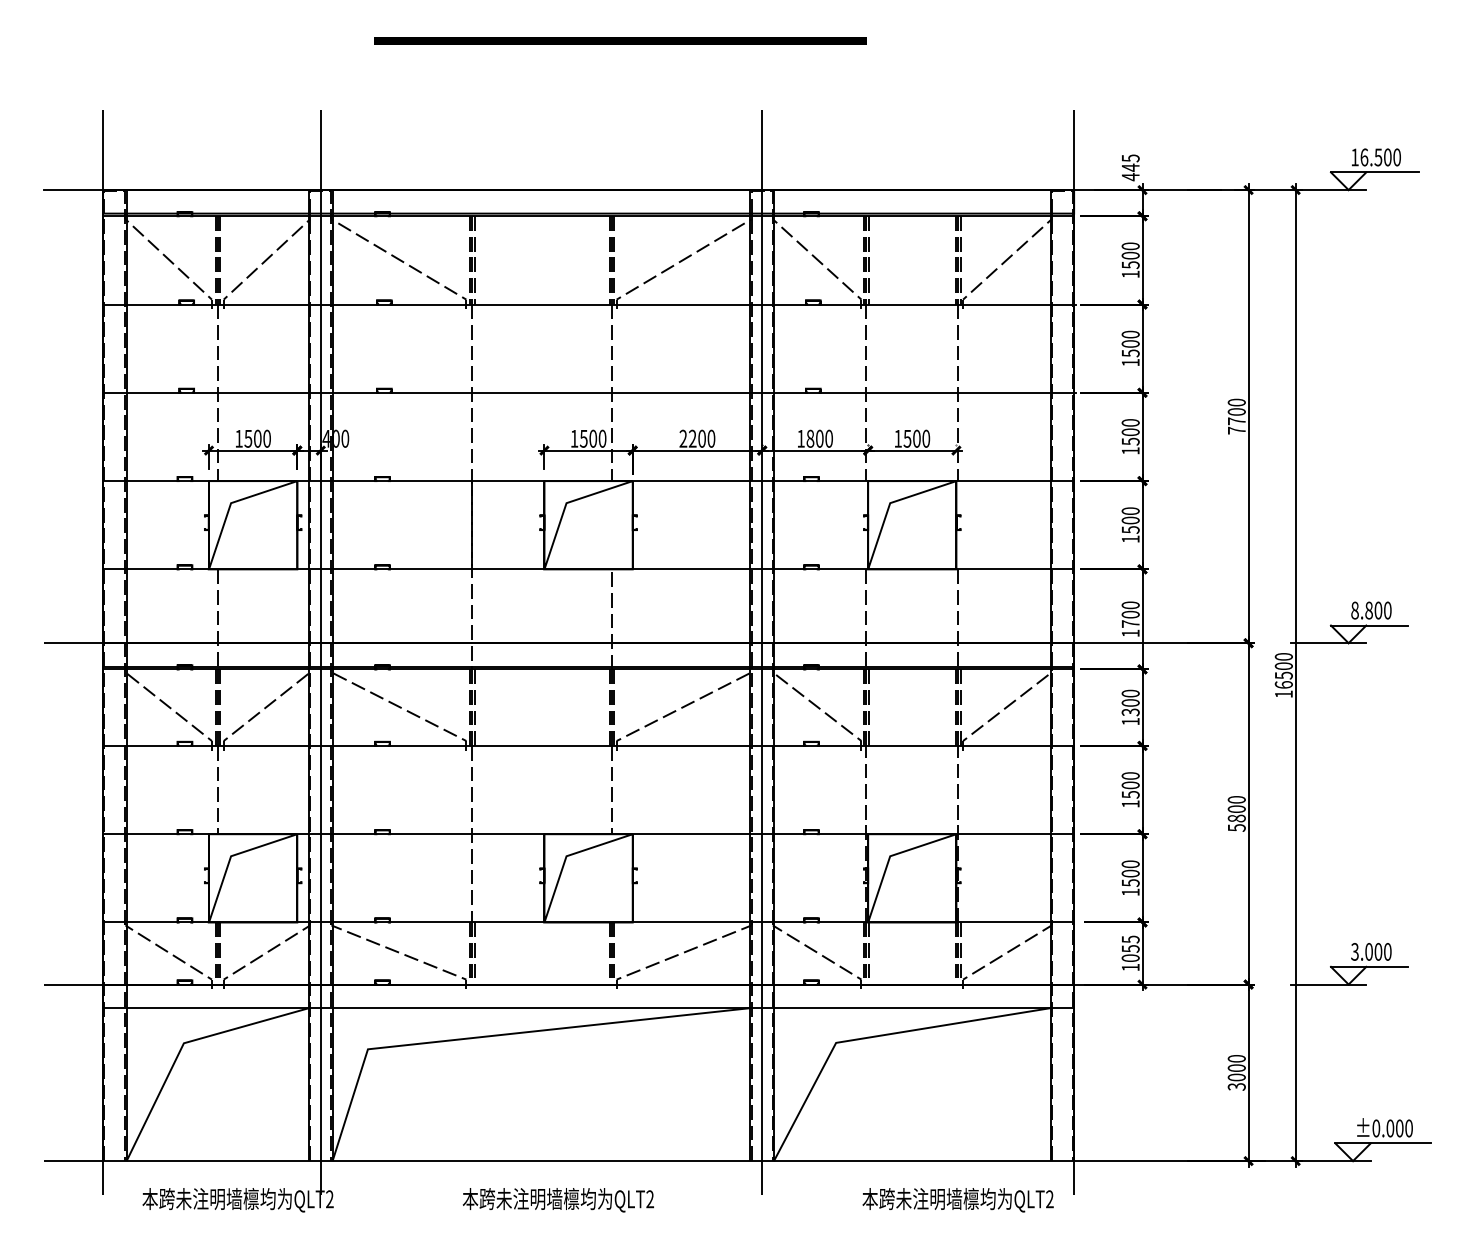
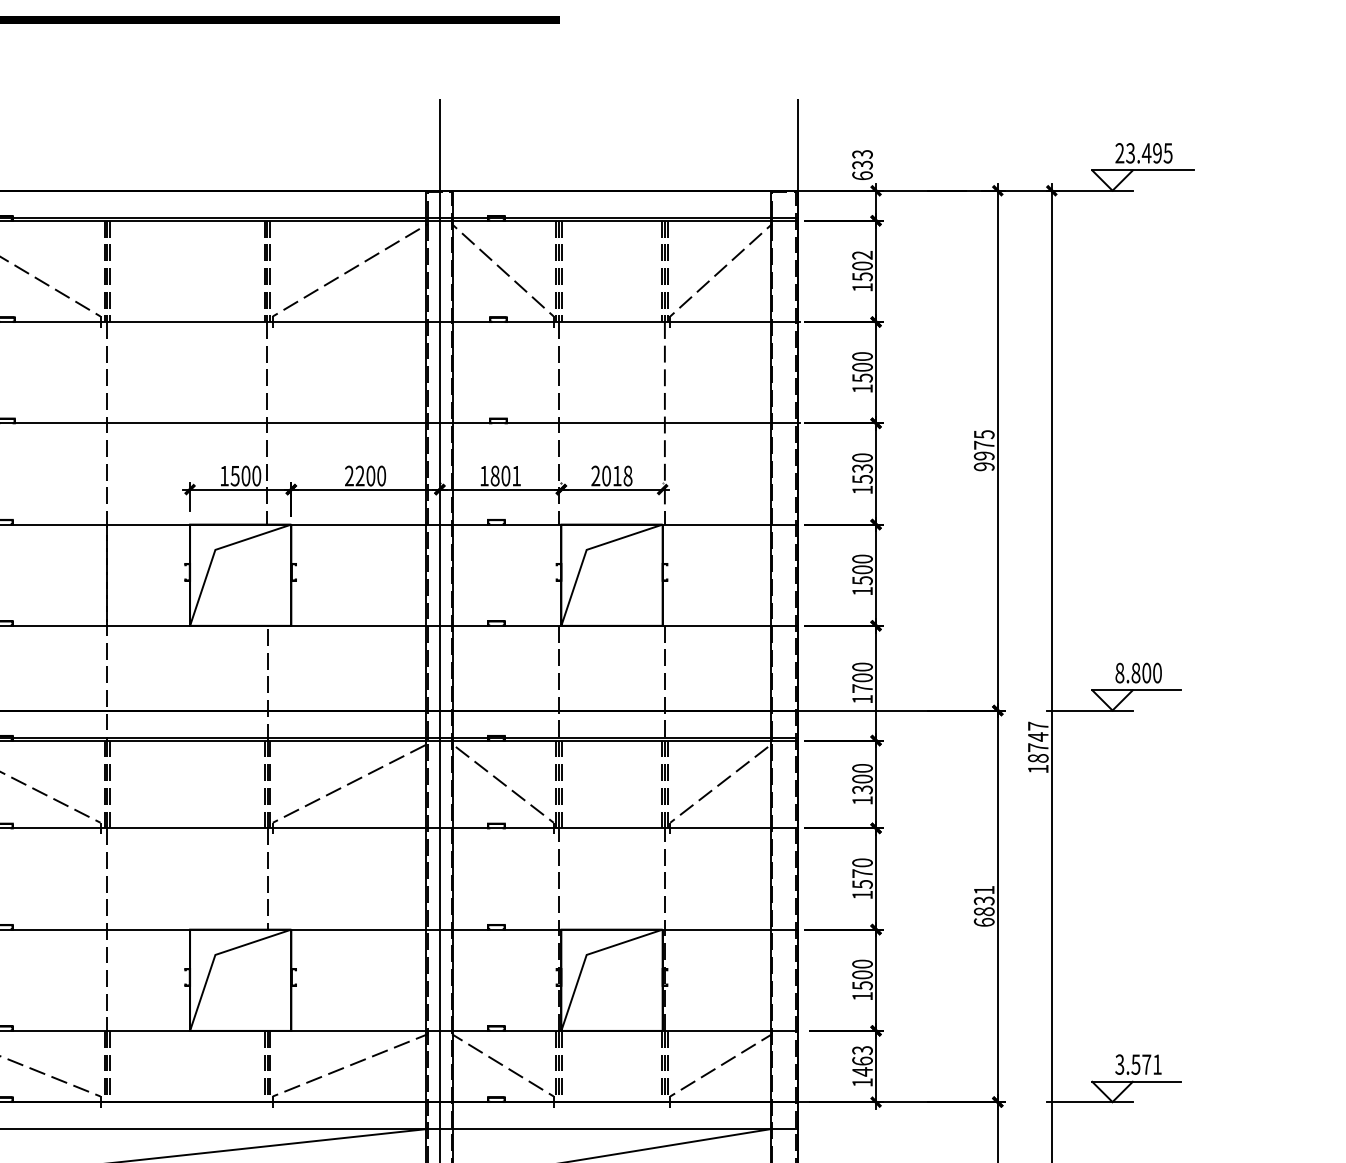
text: (1375, 157) -> (1143, 153), 16.500 -> 23.495
text: (1130, 167) -> (862, 164), 445 -> 633
text: (1130, 246) -> (862, 255), 1500 -> 1502
text: (1236, 416) -> (983, 450), 7700 -> 9975
text: (1130, 432) -> (862, 468), 1500 -> 1530
text: (828, 438) -> (515, 475), 1800 -> 1801
text: (912, 438) -> (612, 475), 1500 -> 2018
text: (1283, 670) -> (1037, 741), 16500 -> 18747
text: (1130, 785) -> (862, 873), 1500 -> 1570
text: (1236, 813) -> (983, 905), 5800 -> 6831
text: (1130, 948) -> (862, 1060), 1055 -> 1463
text: (1378, 951) -> (1146, 1064), 3.000 -> 3.571

